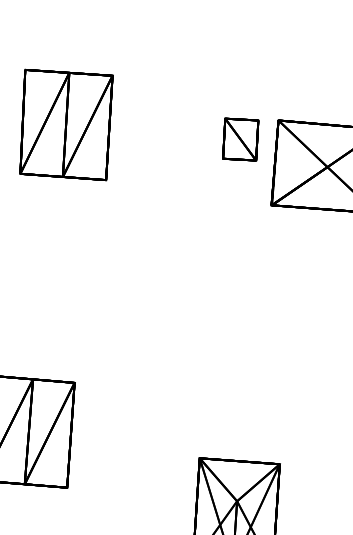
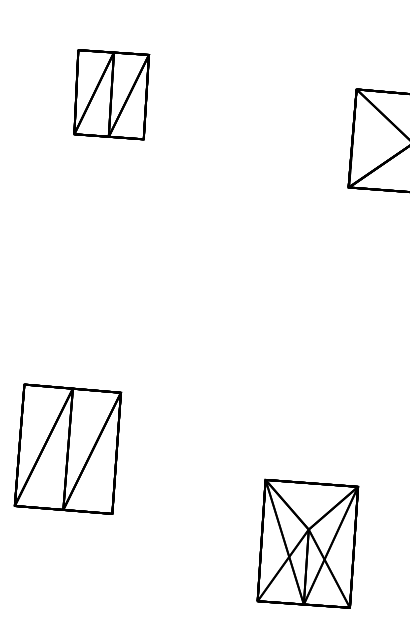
part: (66, 124) -> (111, 94), size x0.7
part: (240, 139) -> (312, 111), removed

